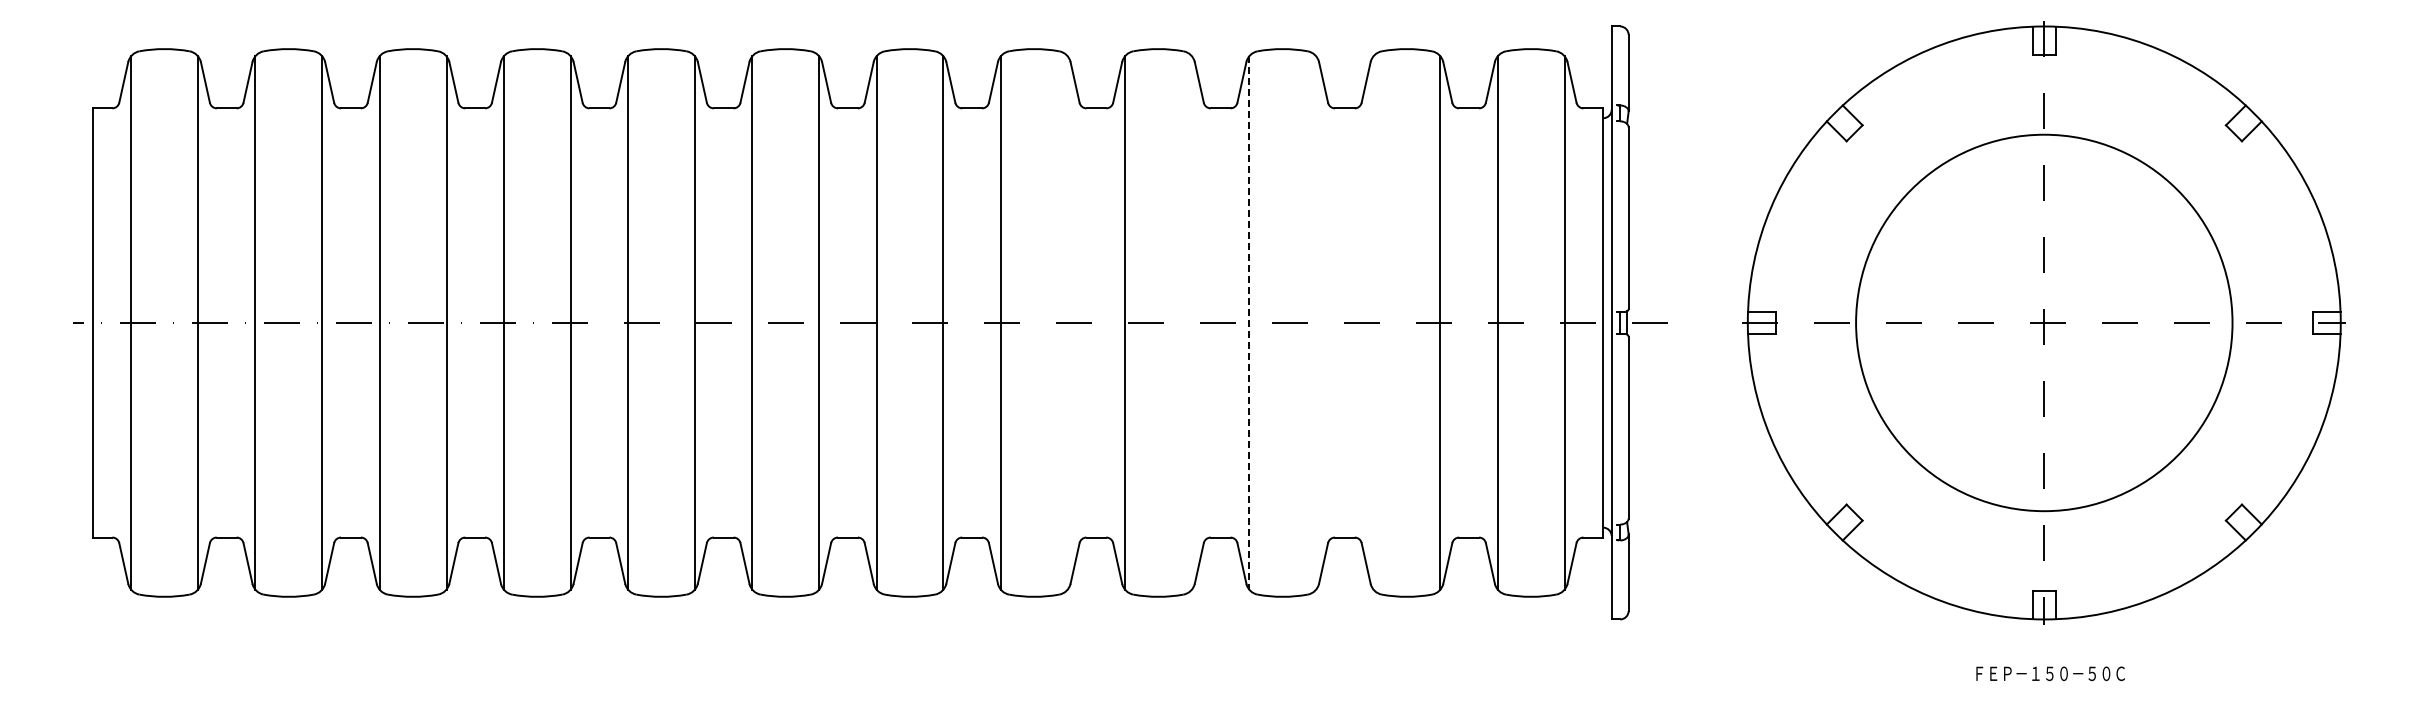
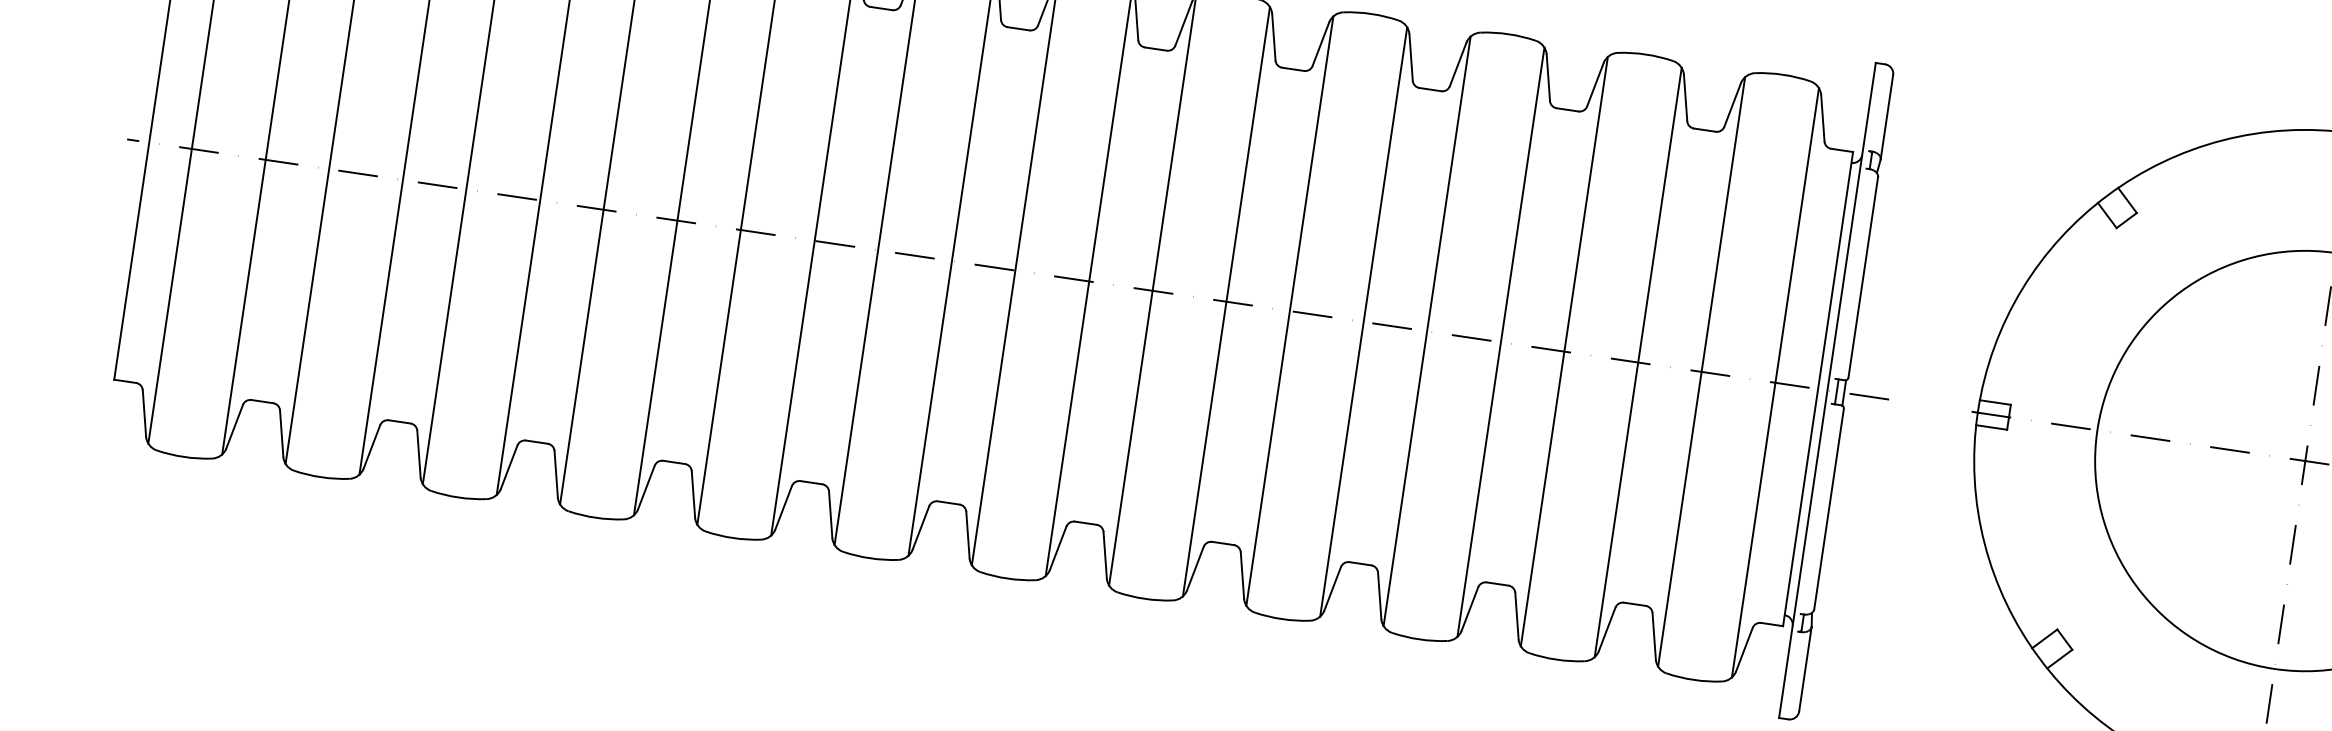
line: (1067, 322) -> (1226, 301), added
line: (1191, 322) -> (1363, 321), added
line: (1249, 322) -> (1427, 330), dashed -> solid
line: (1316, 322) -> (1501, 341), added
line: (1373, 322) -> (1564, 351), added

